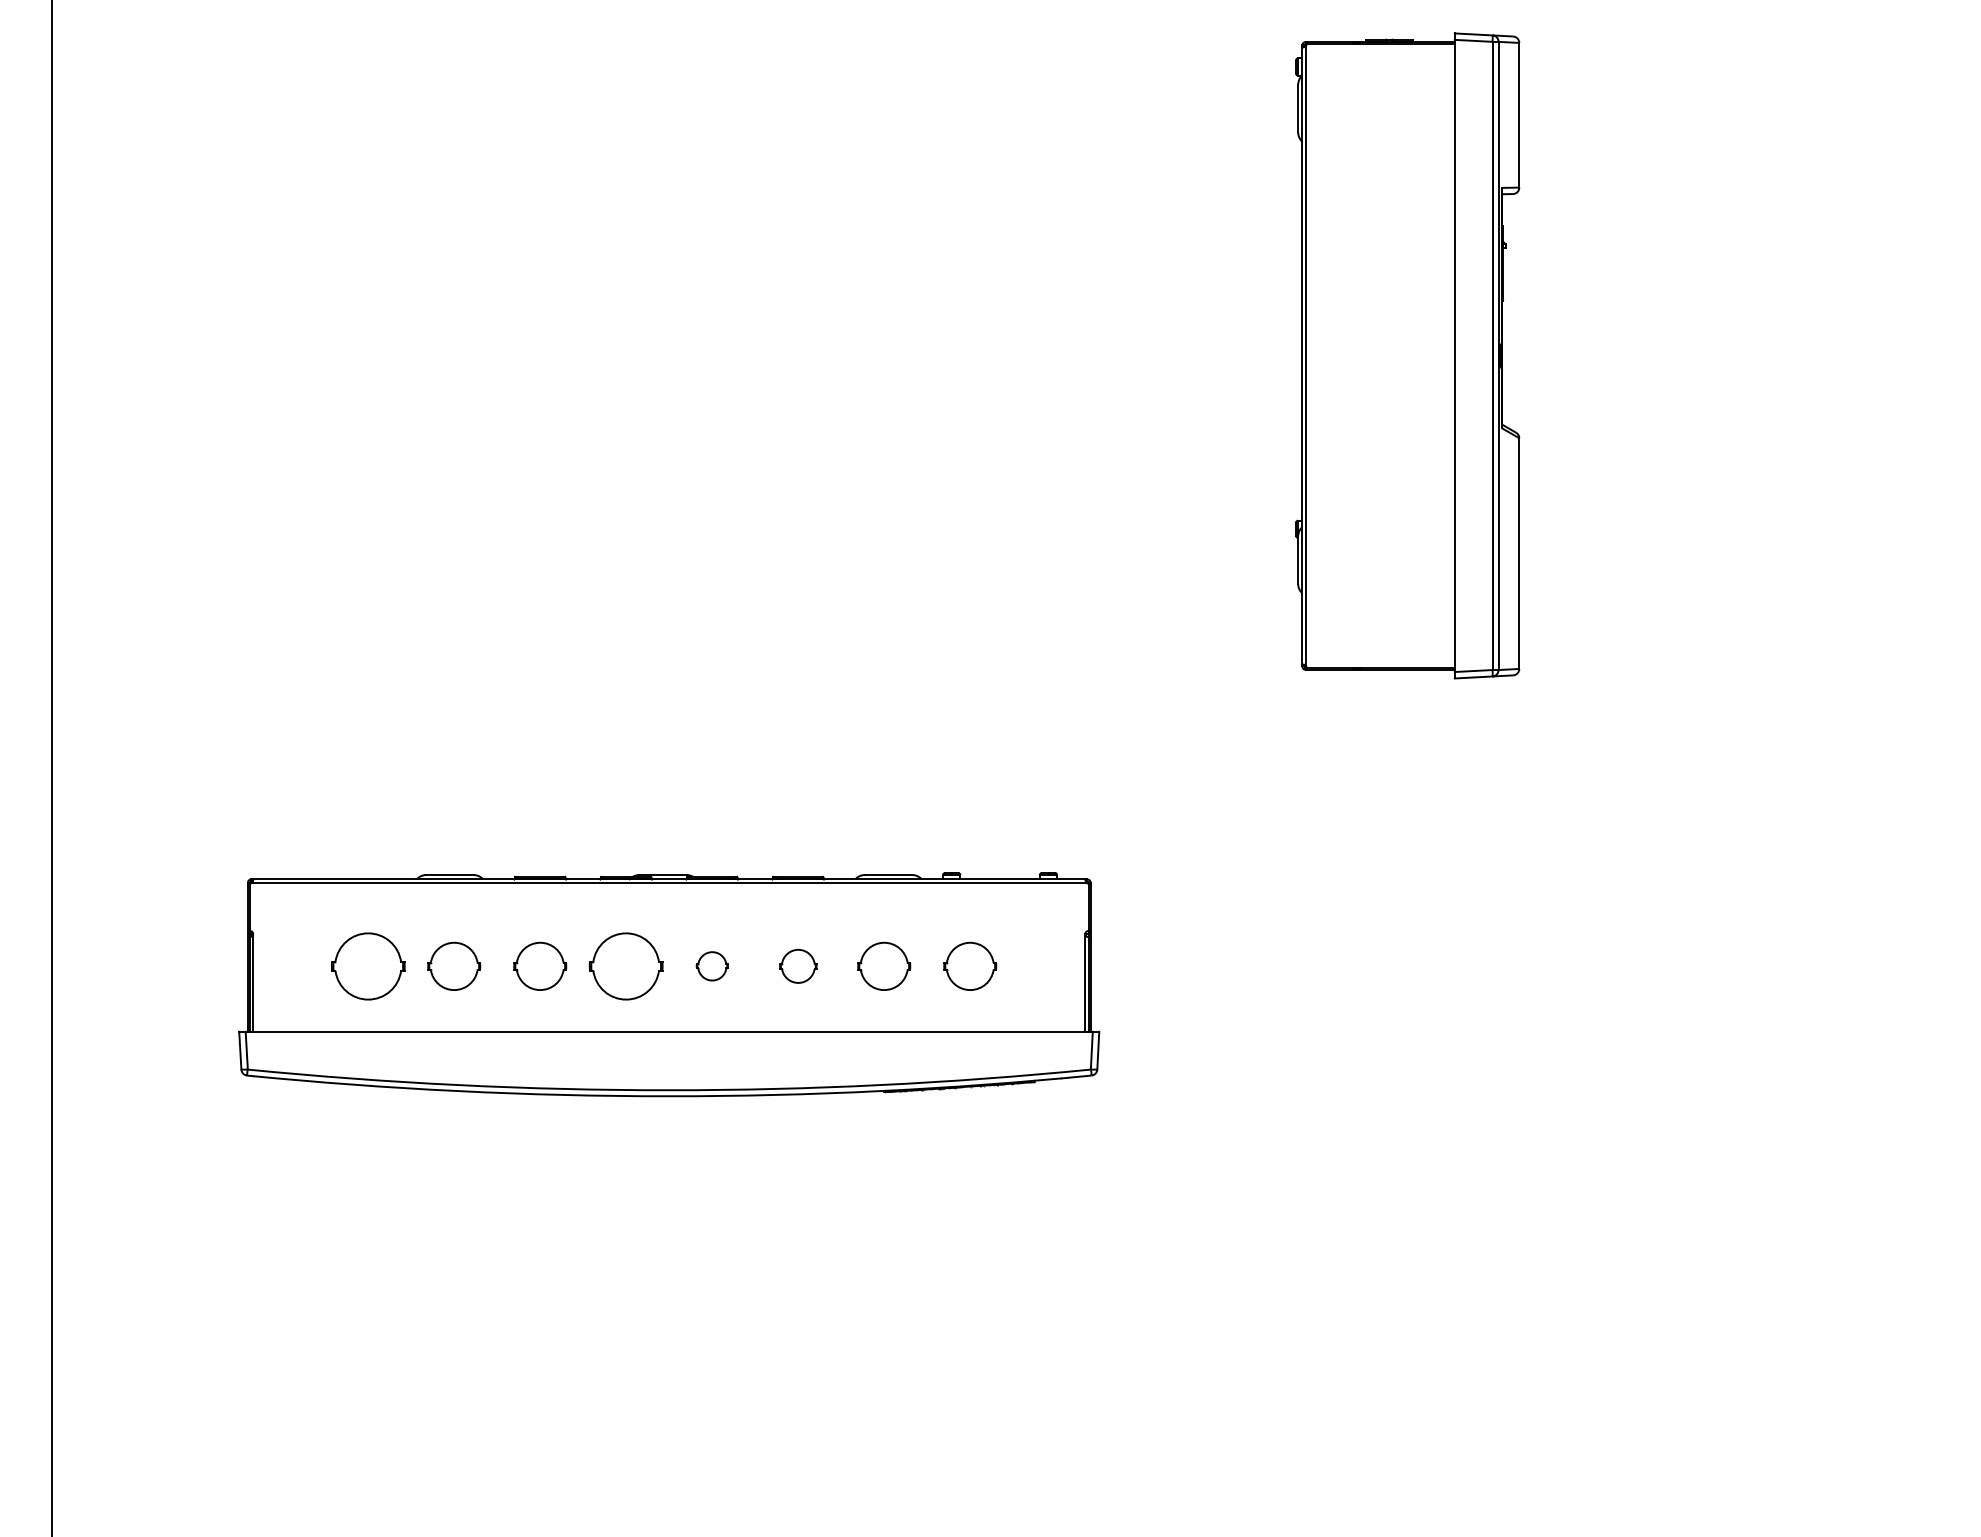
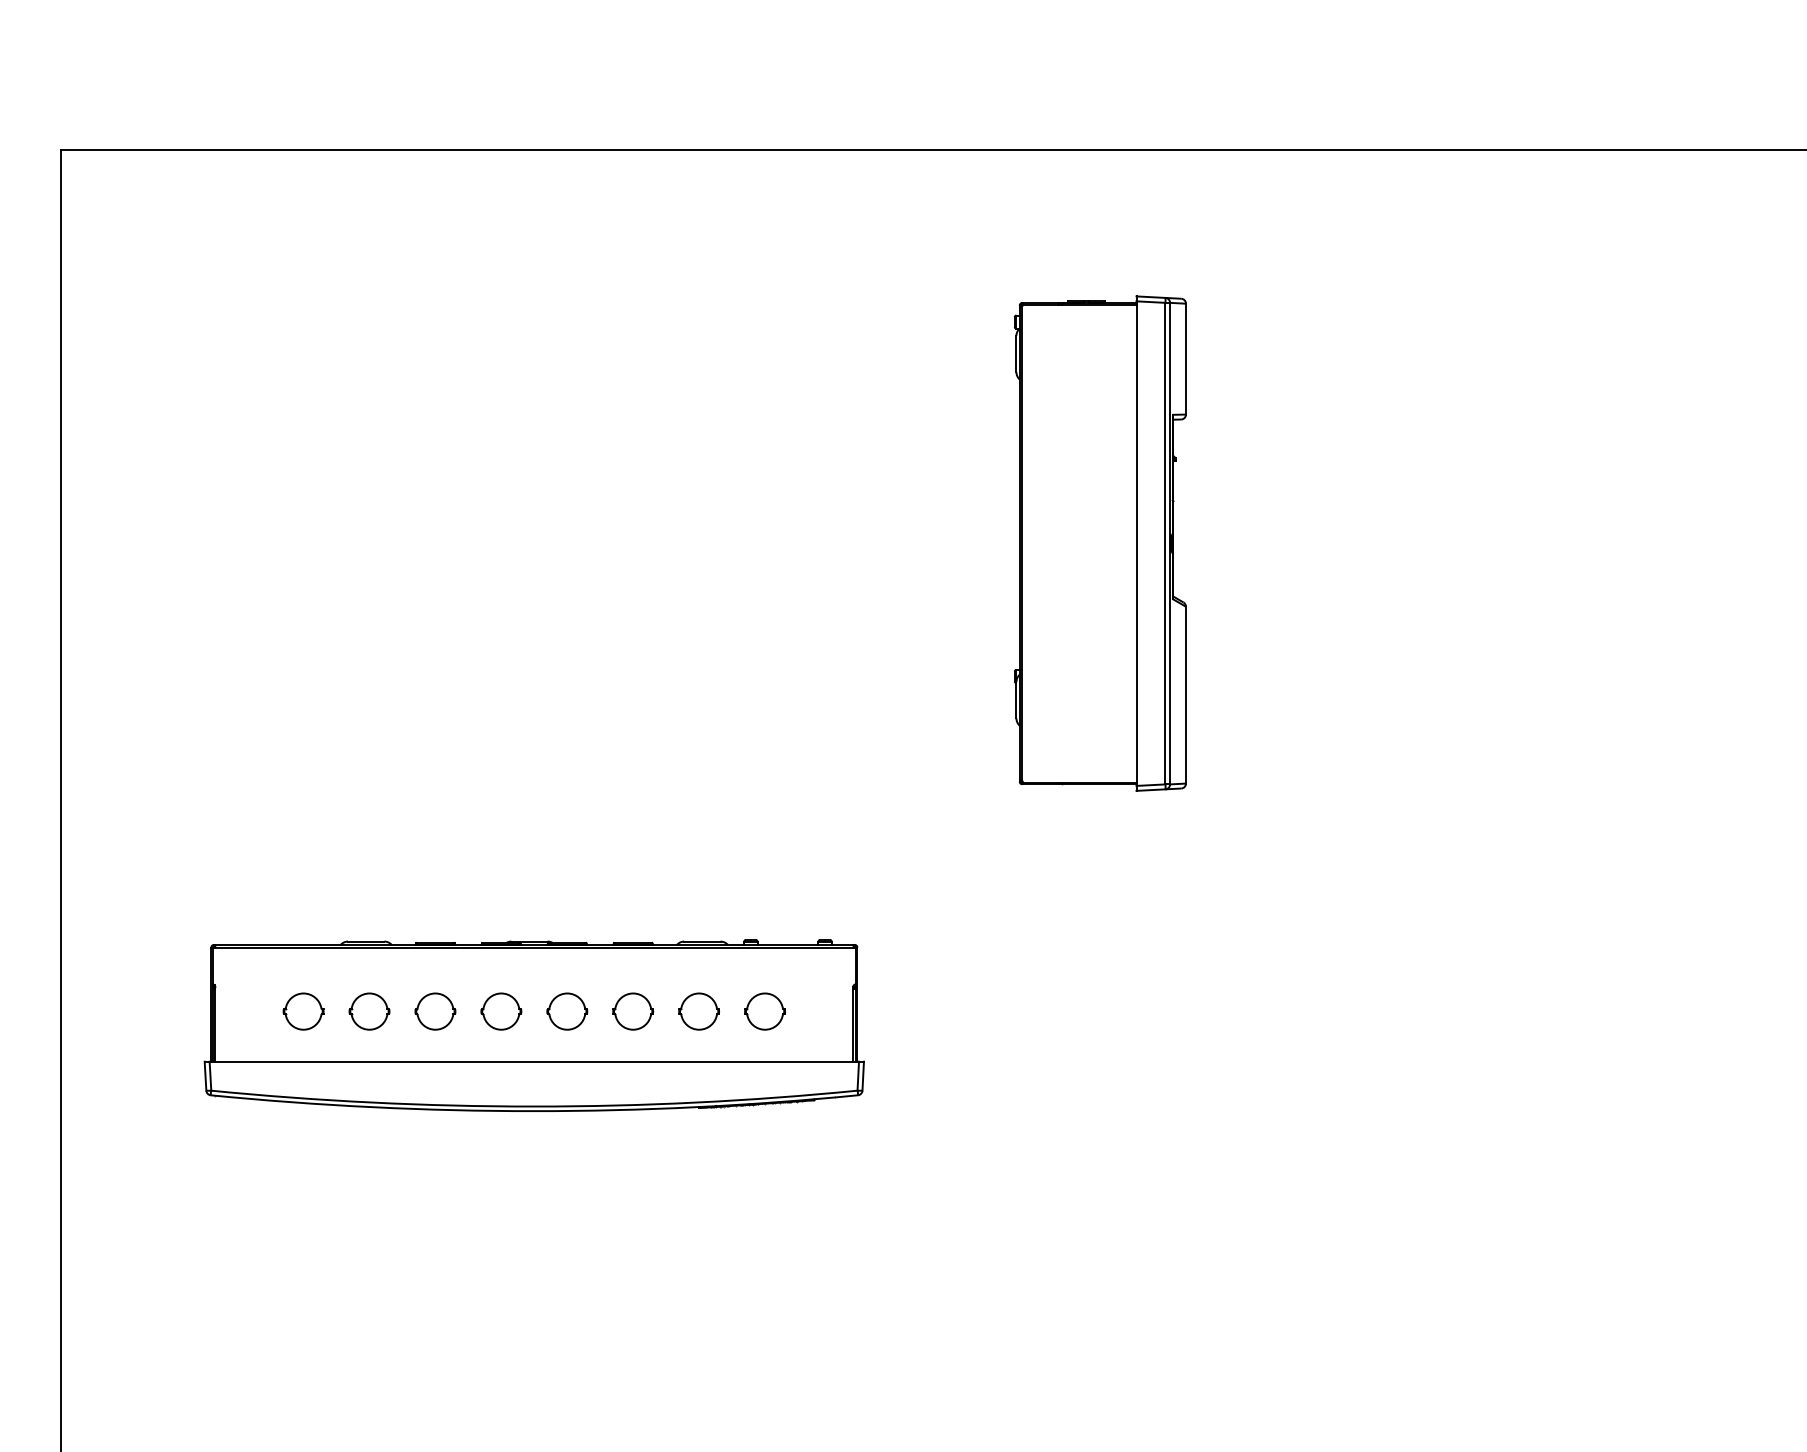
part: (368, 966) -> (303, 1011), size x0.71
part: (626, 966) -> (501, 1011), size x0.71
part: (712, 966) -> (567, 1011), size x1.67
part: (798, 966) -> (633, 1011), size x1.43

